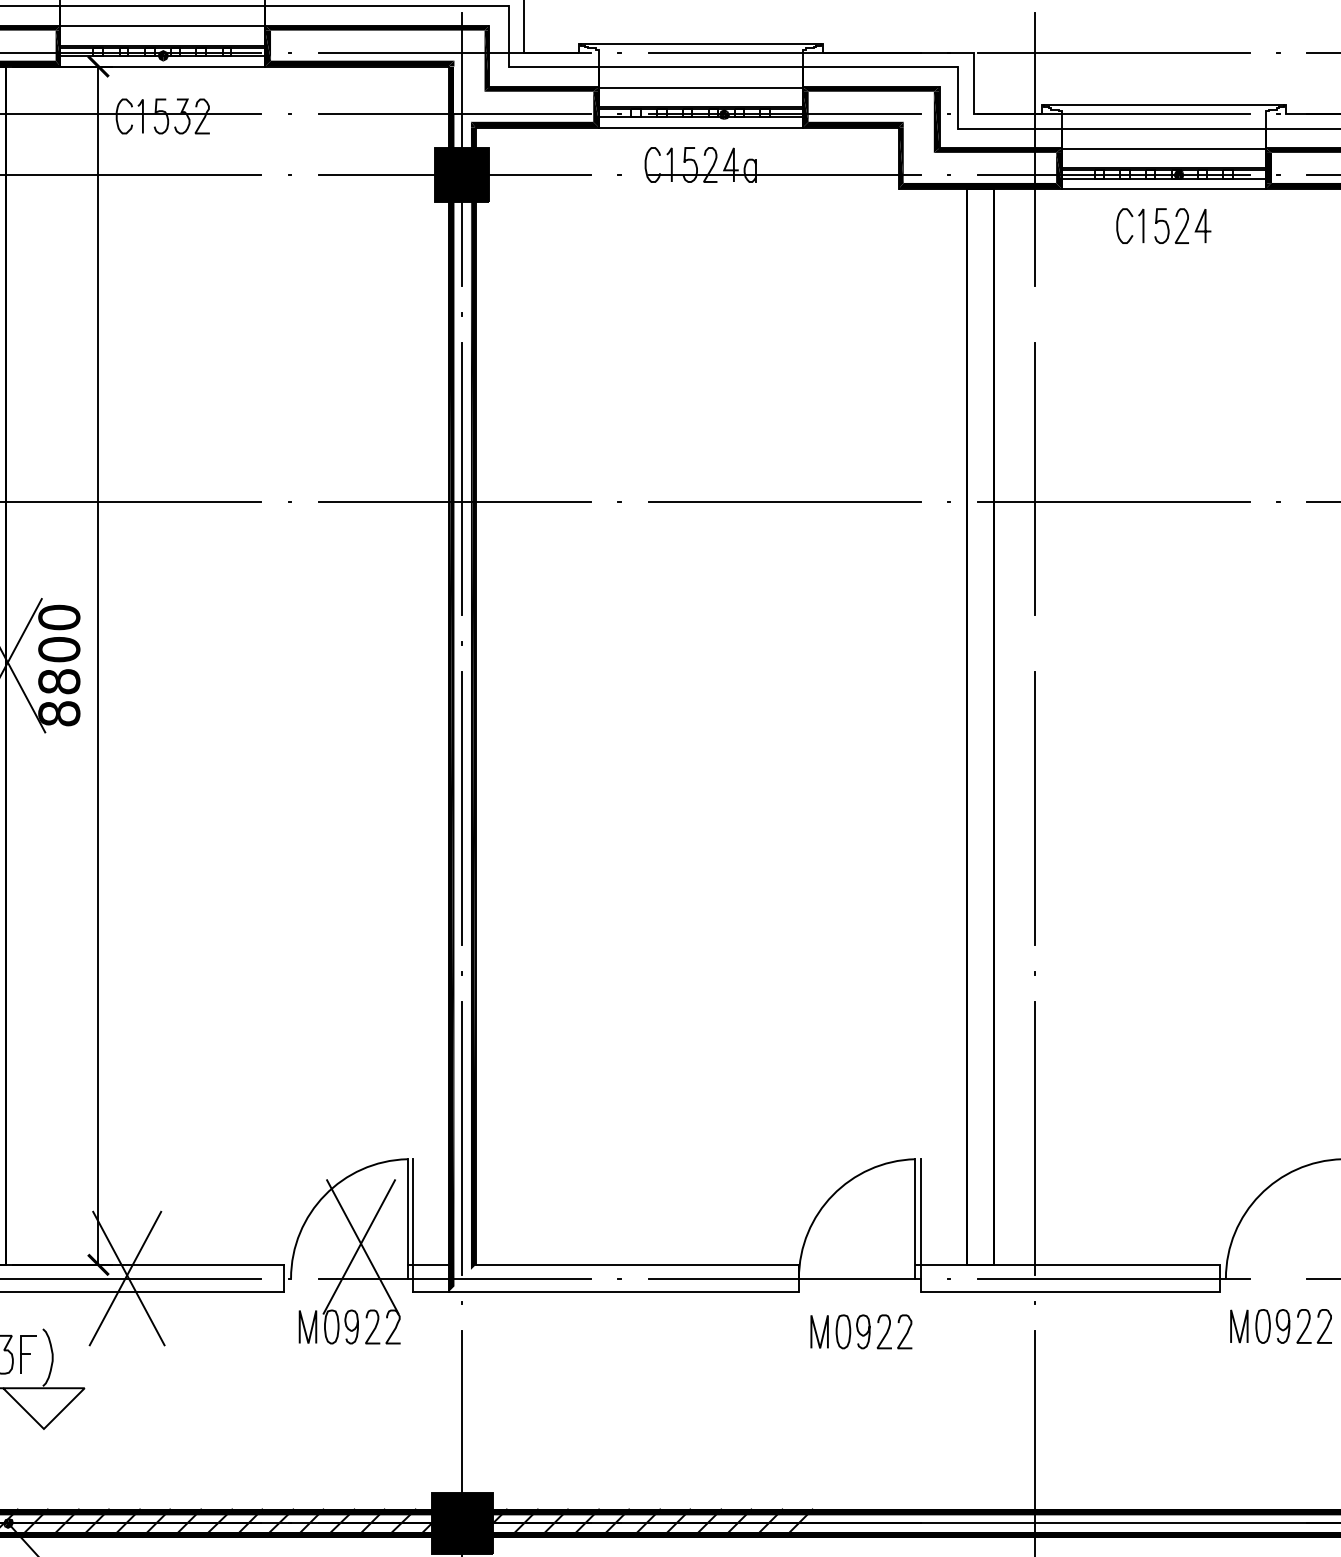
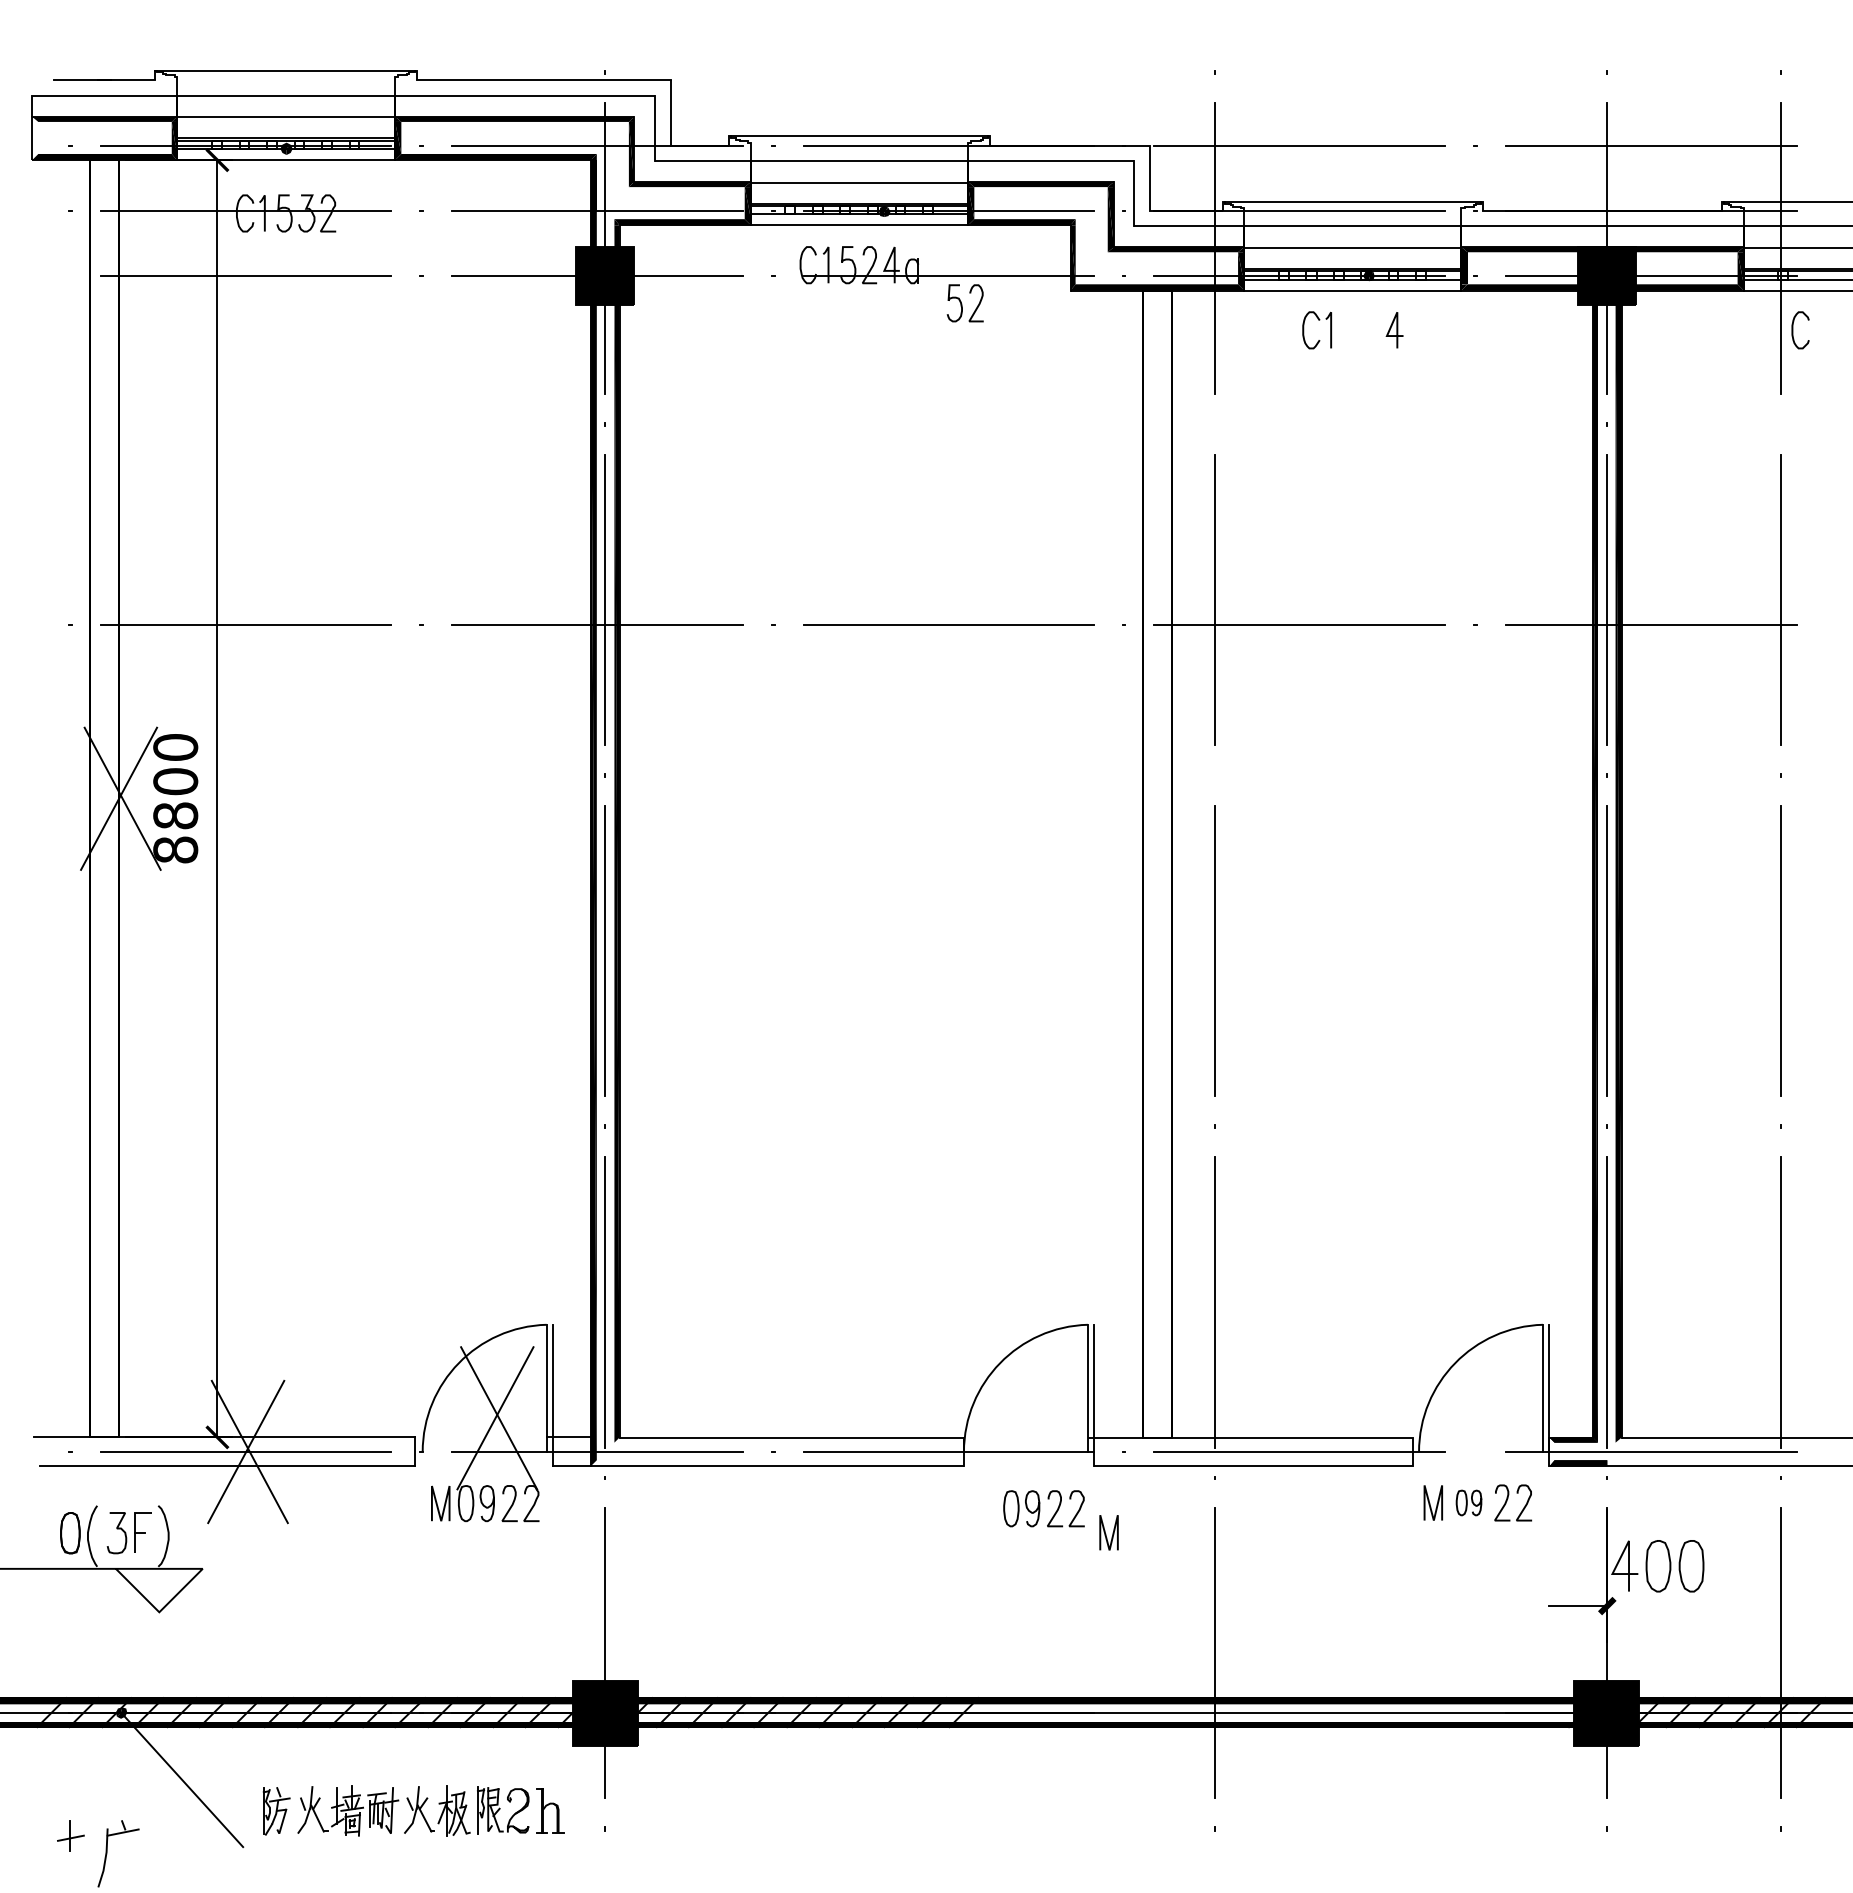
part: (1170, 226) -> (964, 303), moved
part: (1272, 1325) -> (1468, 1502), size x0.7
line: (817, 1333) -> (1106, 1534), moved

